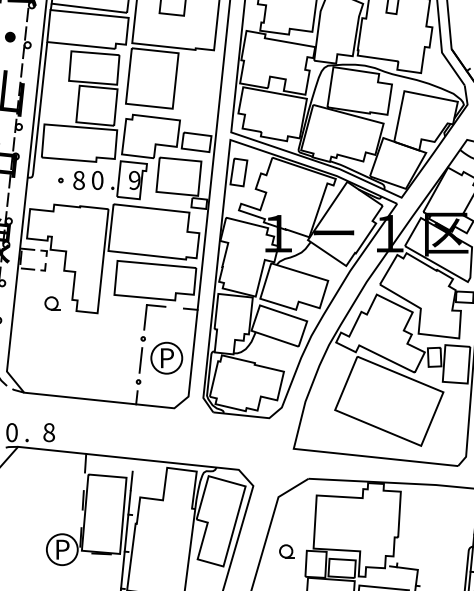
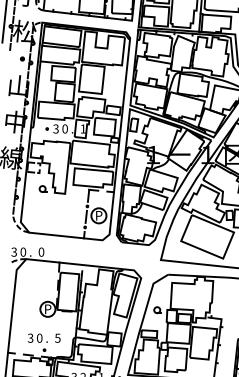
text: (77, 179) -> (55, 128), 8 -> 3
text: (133, 179) -> (82, 128), 9 -> 1
text: (49, 433) -> (41, 252), 8 -> 0

